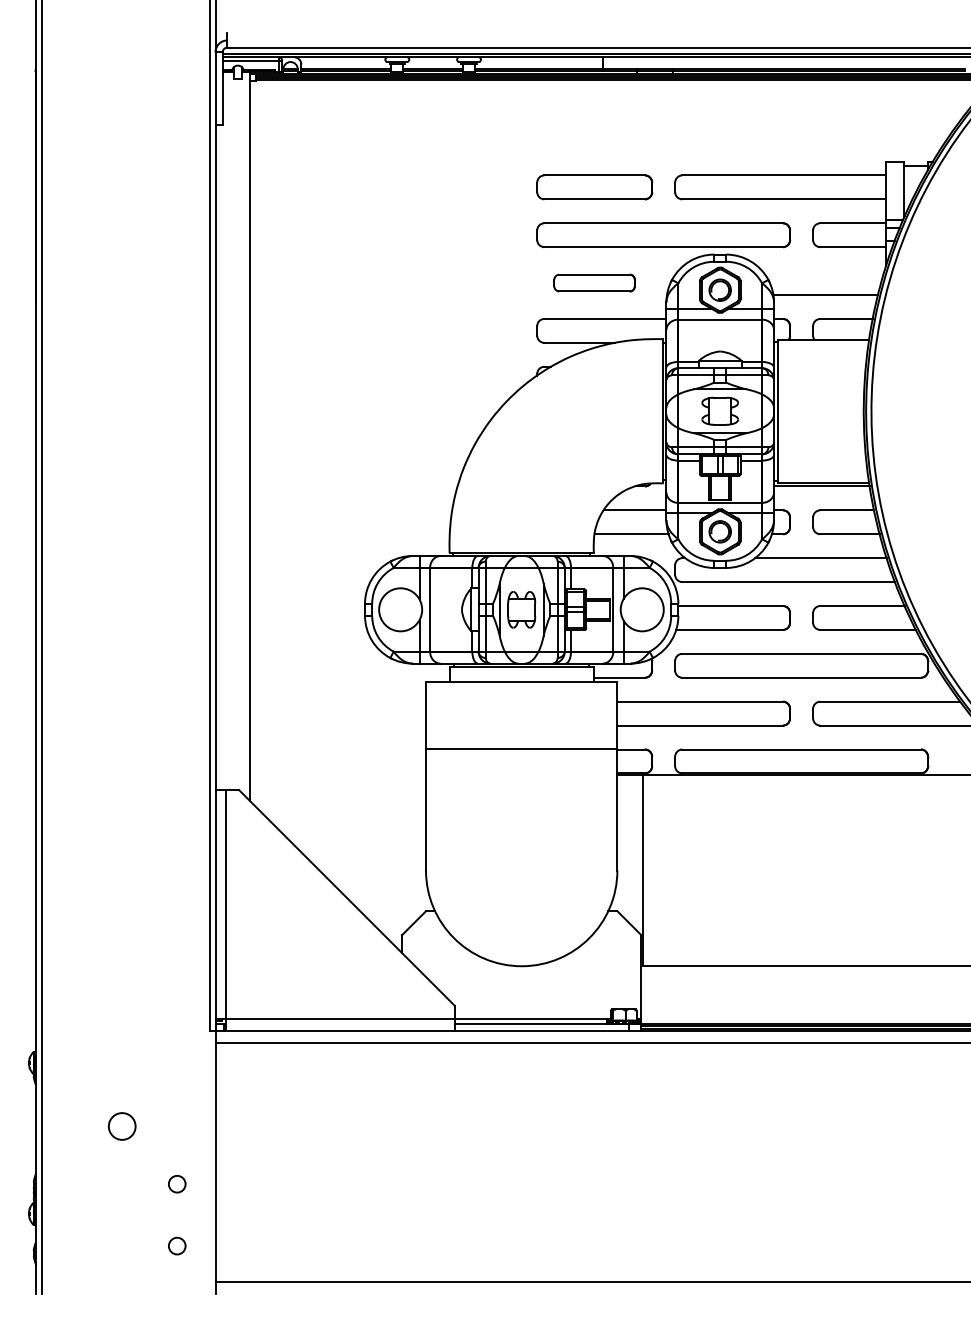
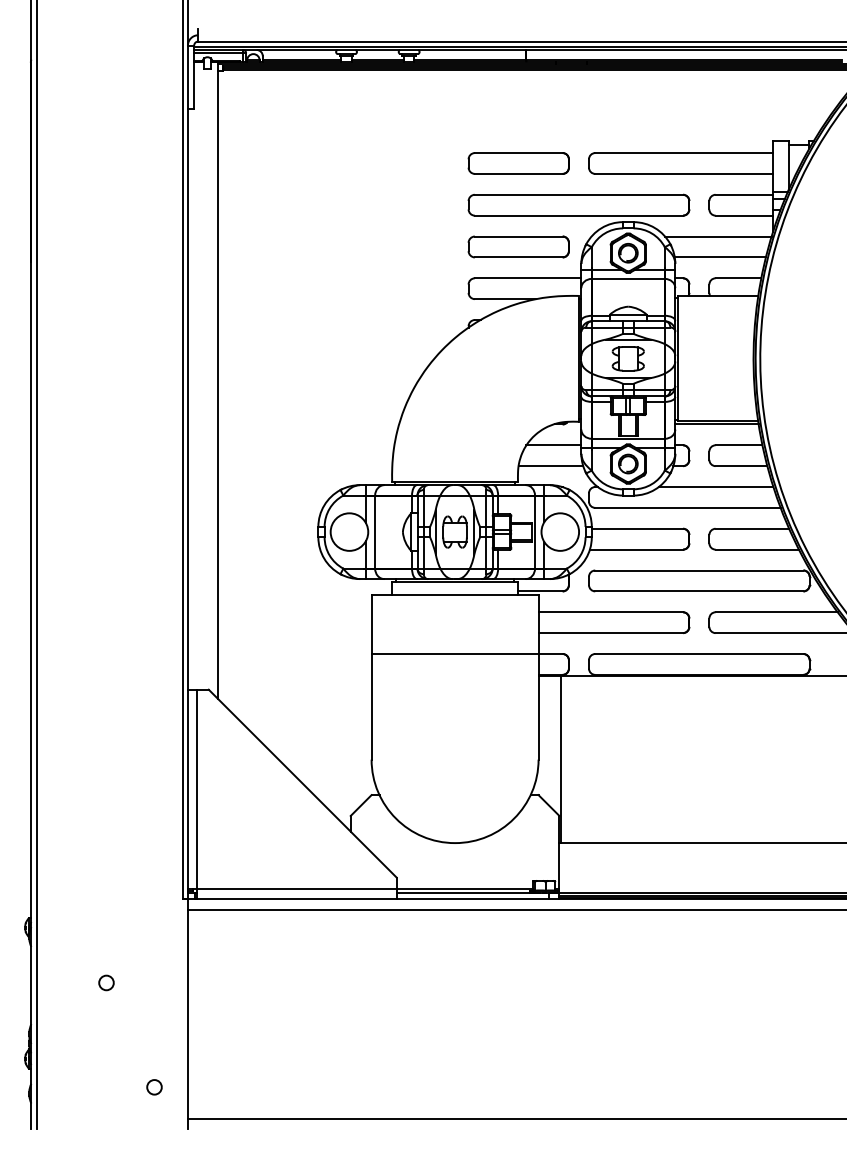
line: (823, 271) -> (718, 236), added
part: (594, 282) -> (518, 246), size x1.43
circle: (122, 1125) -> (106, 982), size x0.62
circle: (177, 1184) -> (154, 1033), removed

